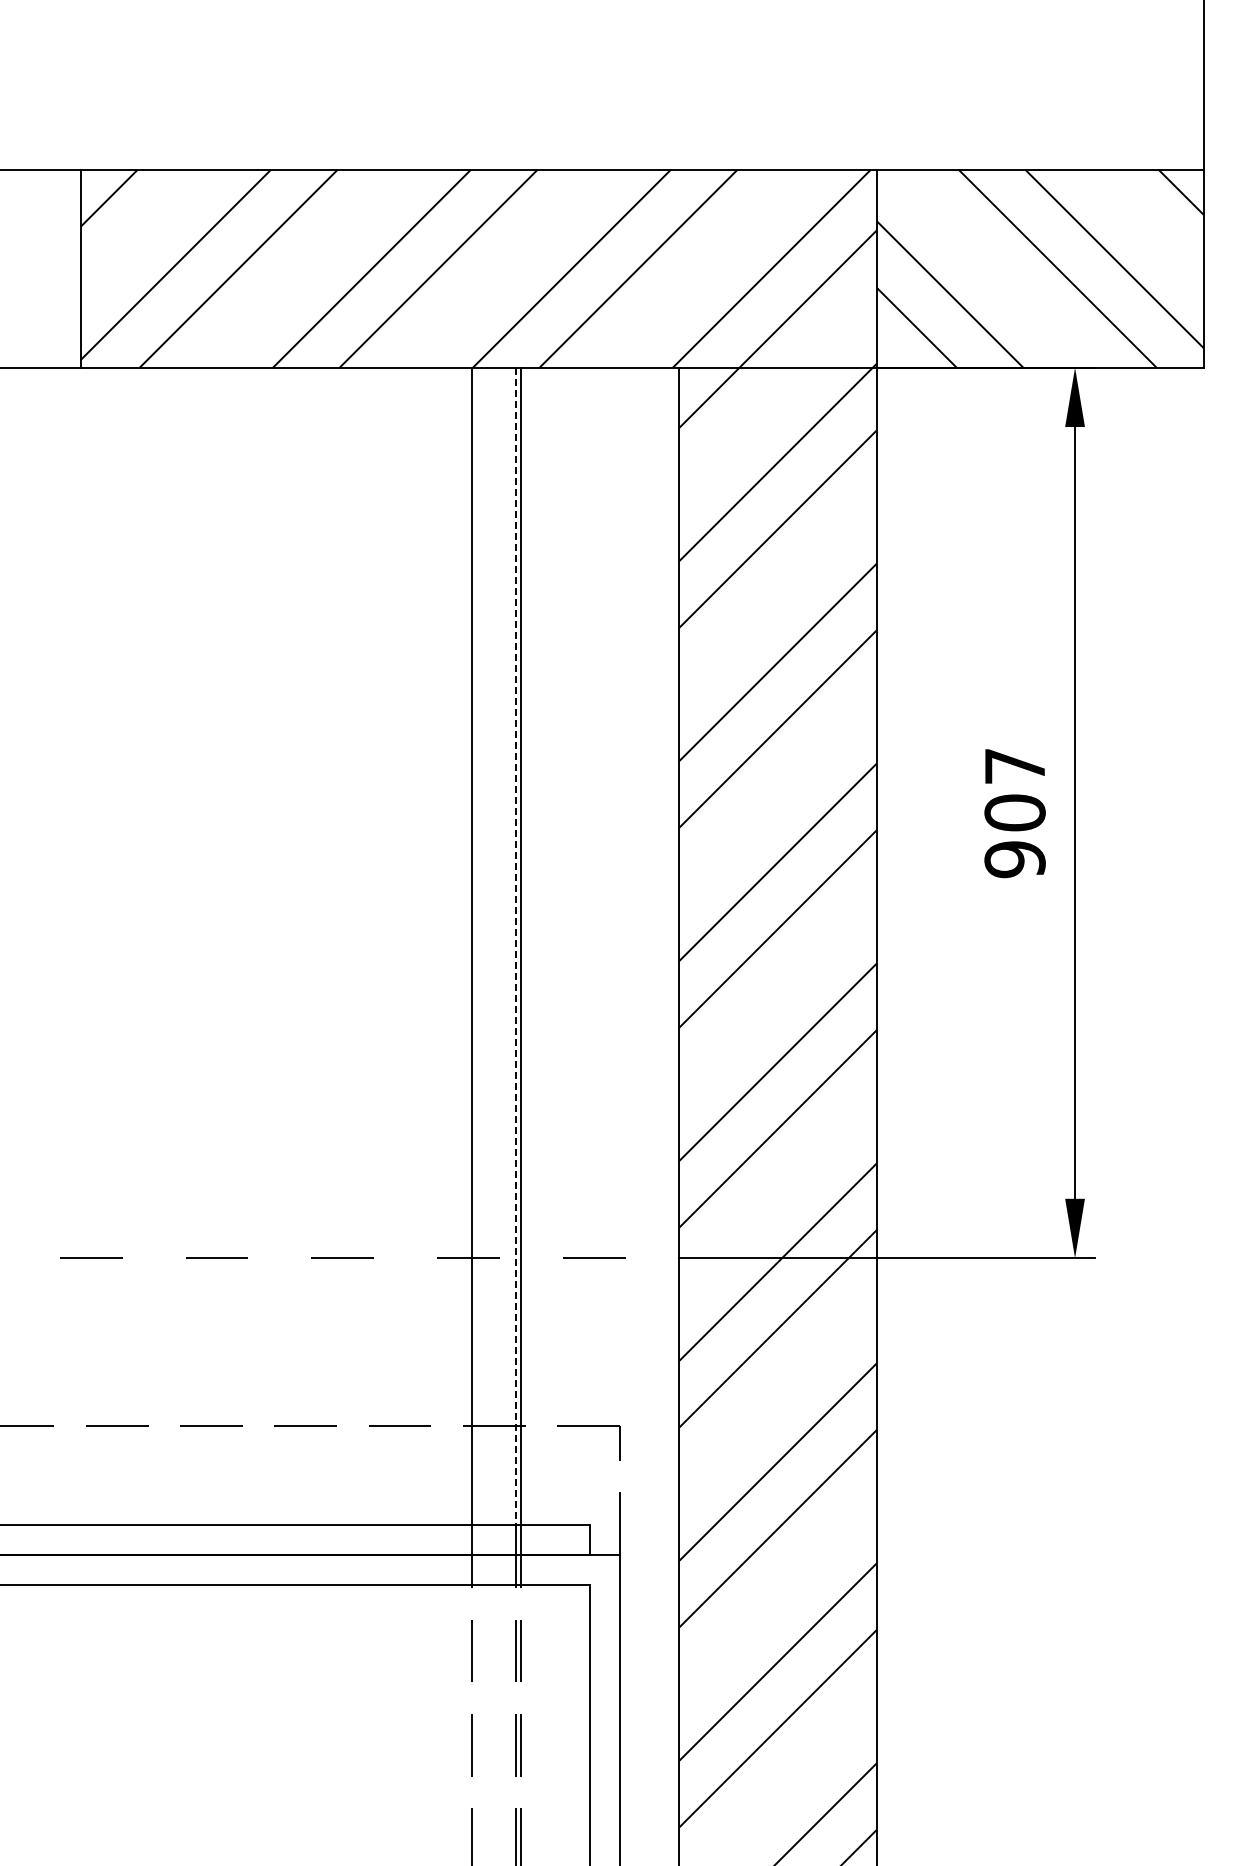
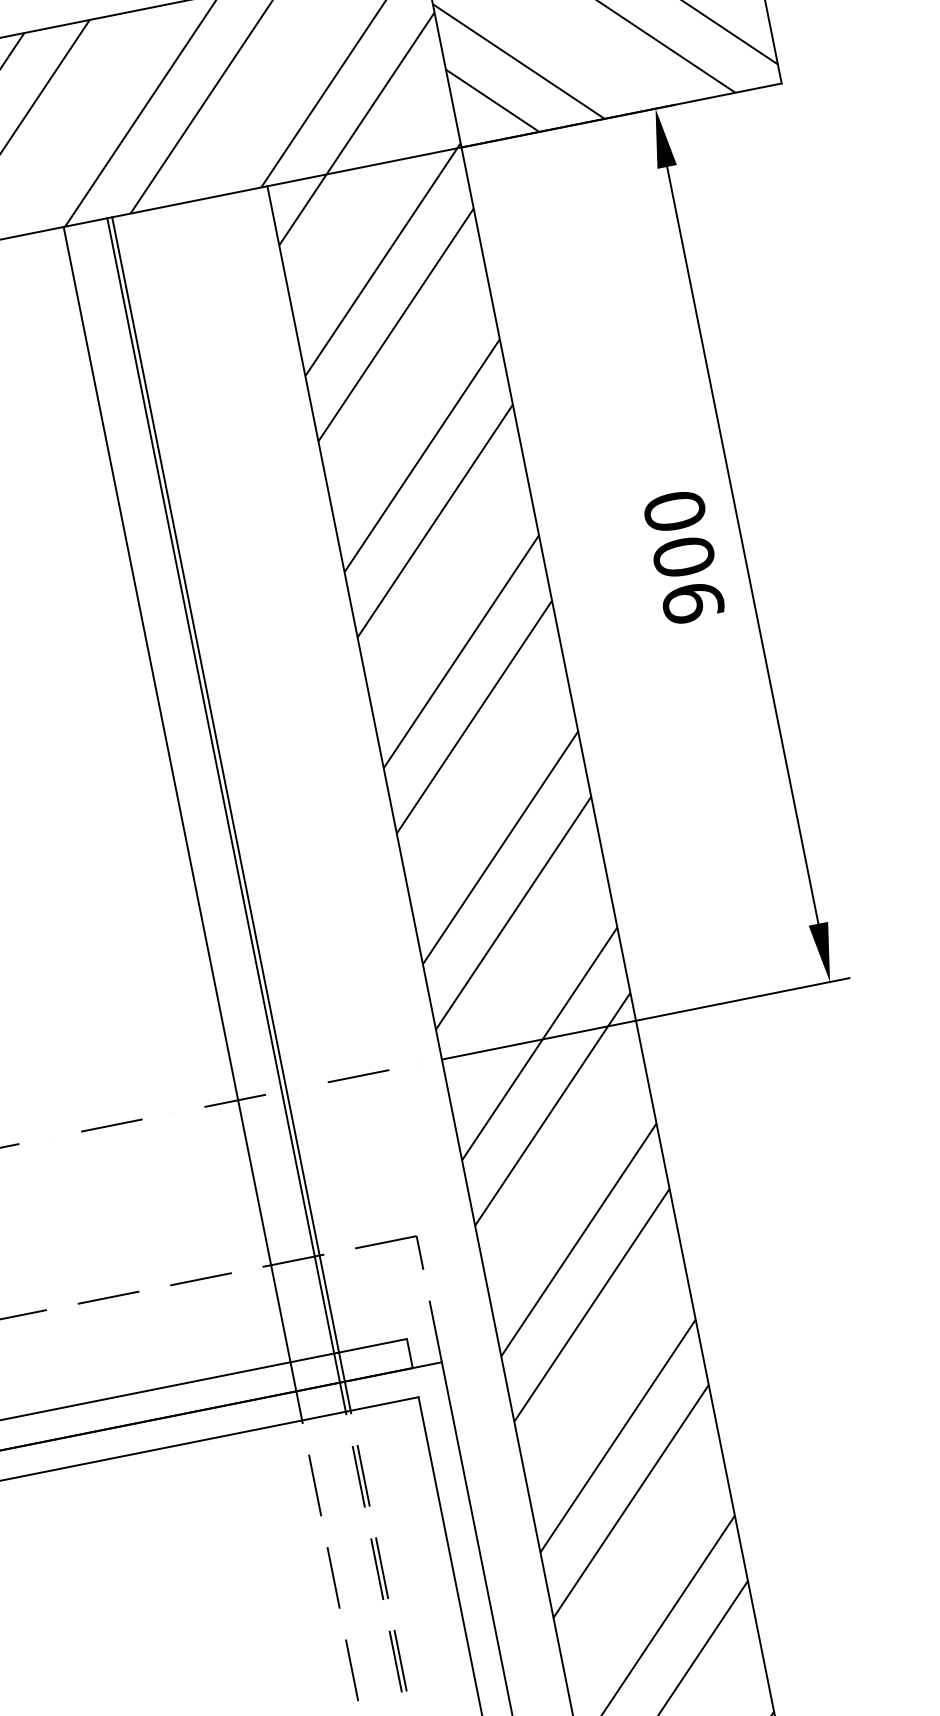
text: (1014, 765) -> (674, 510), 907 -> 900
line: (516, 946) -> (221, 785), dashed -> solid

